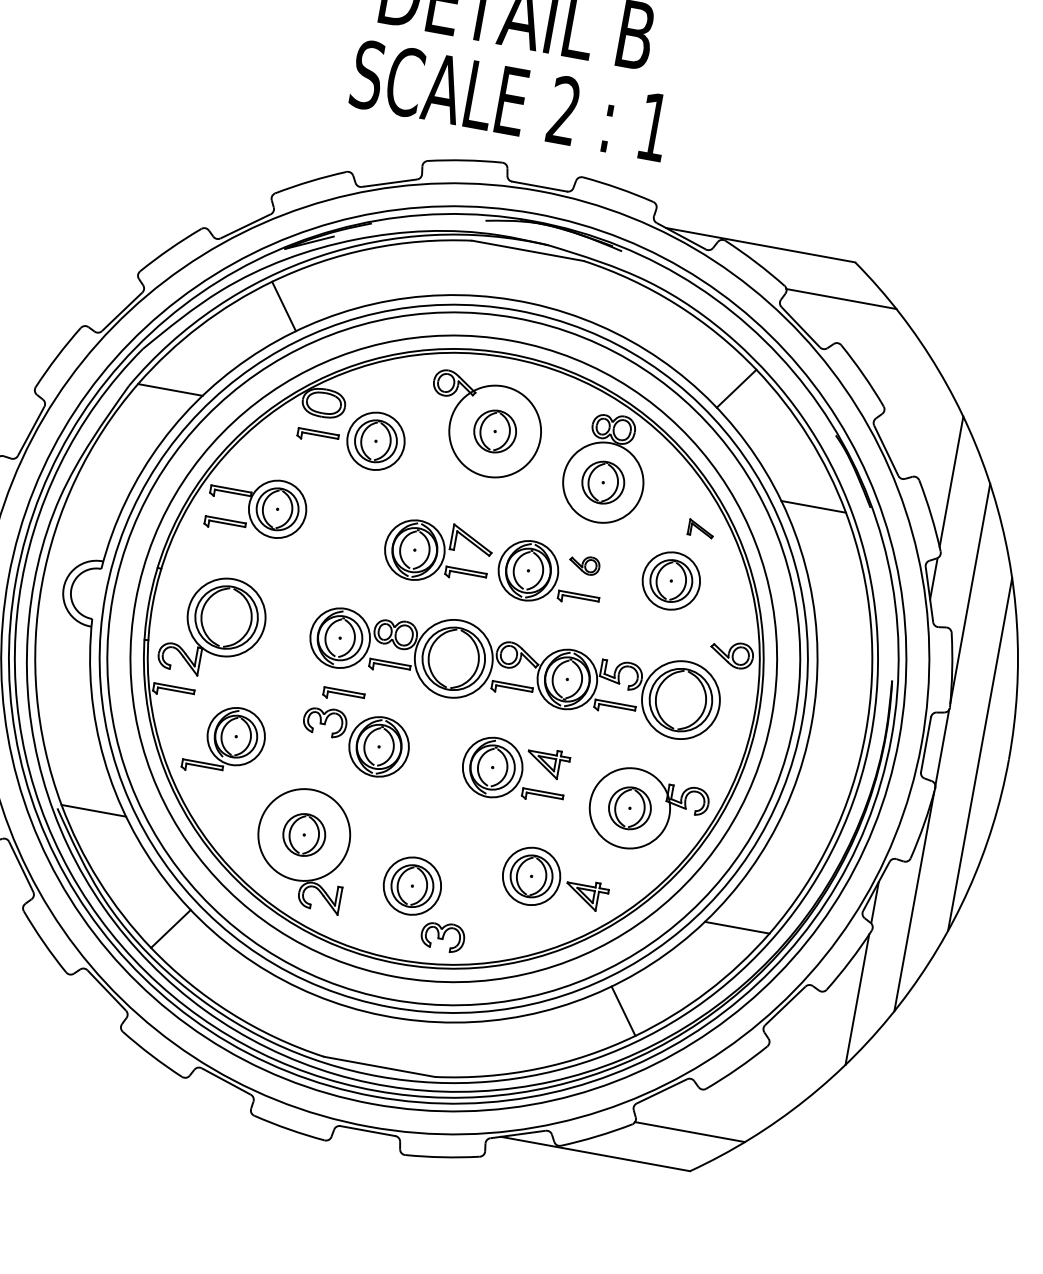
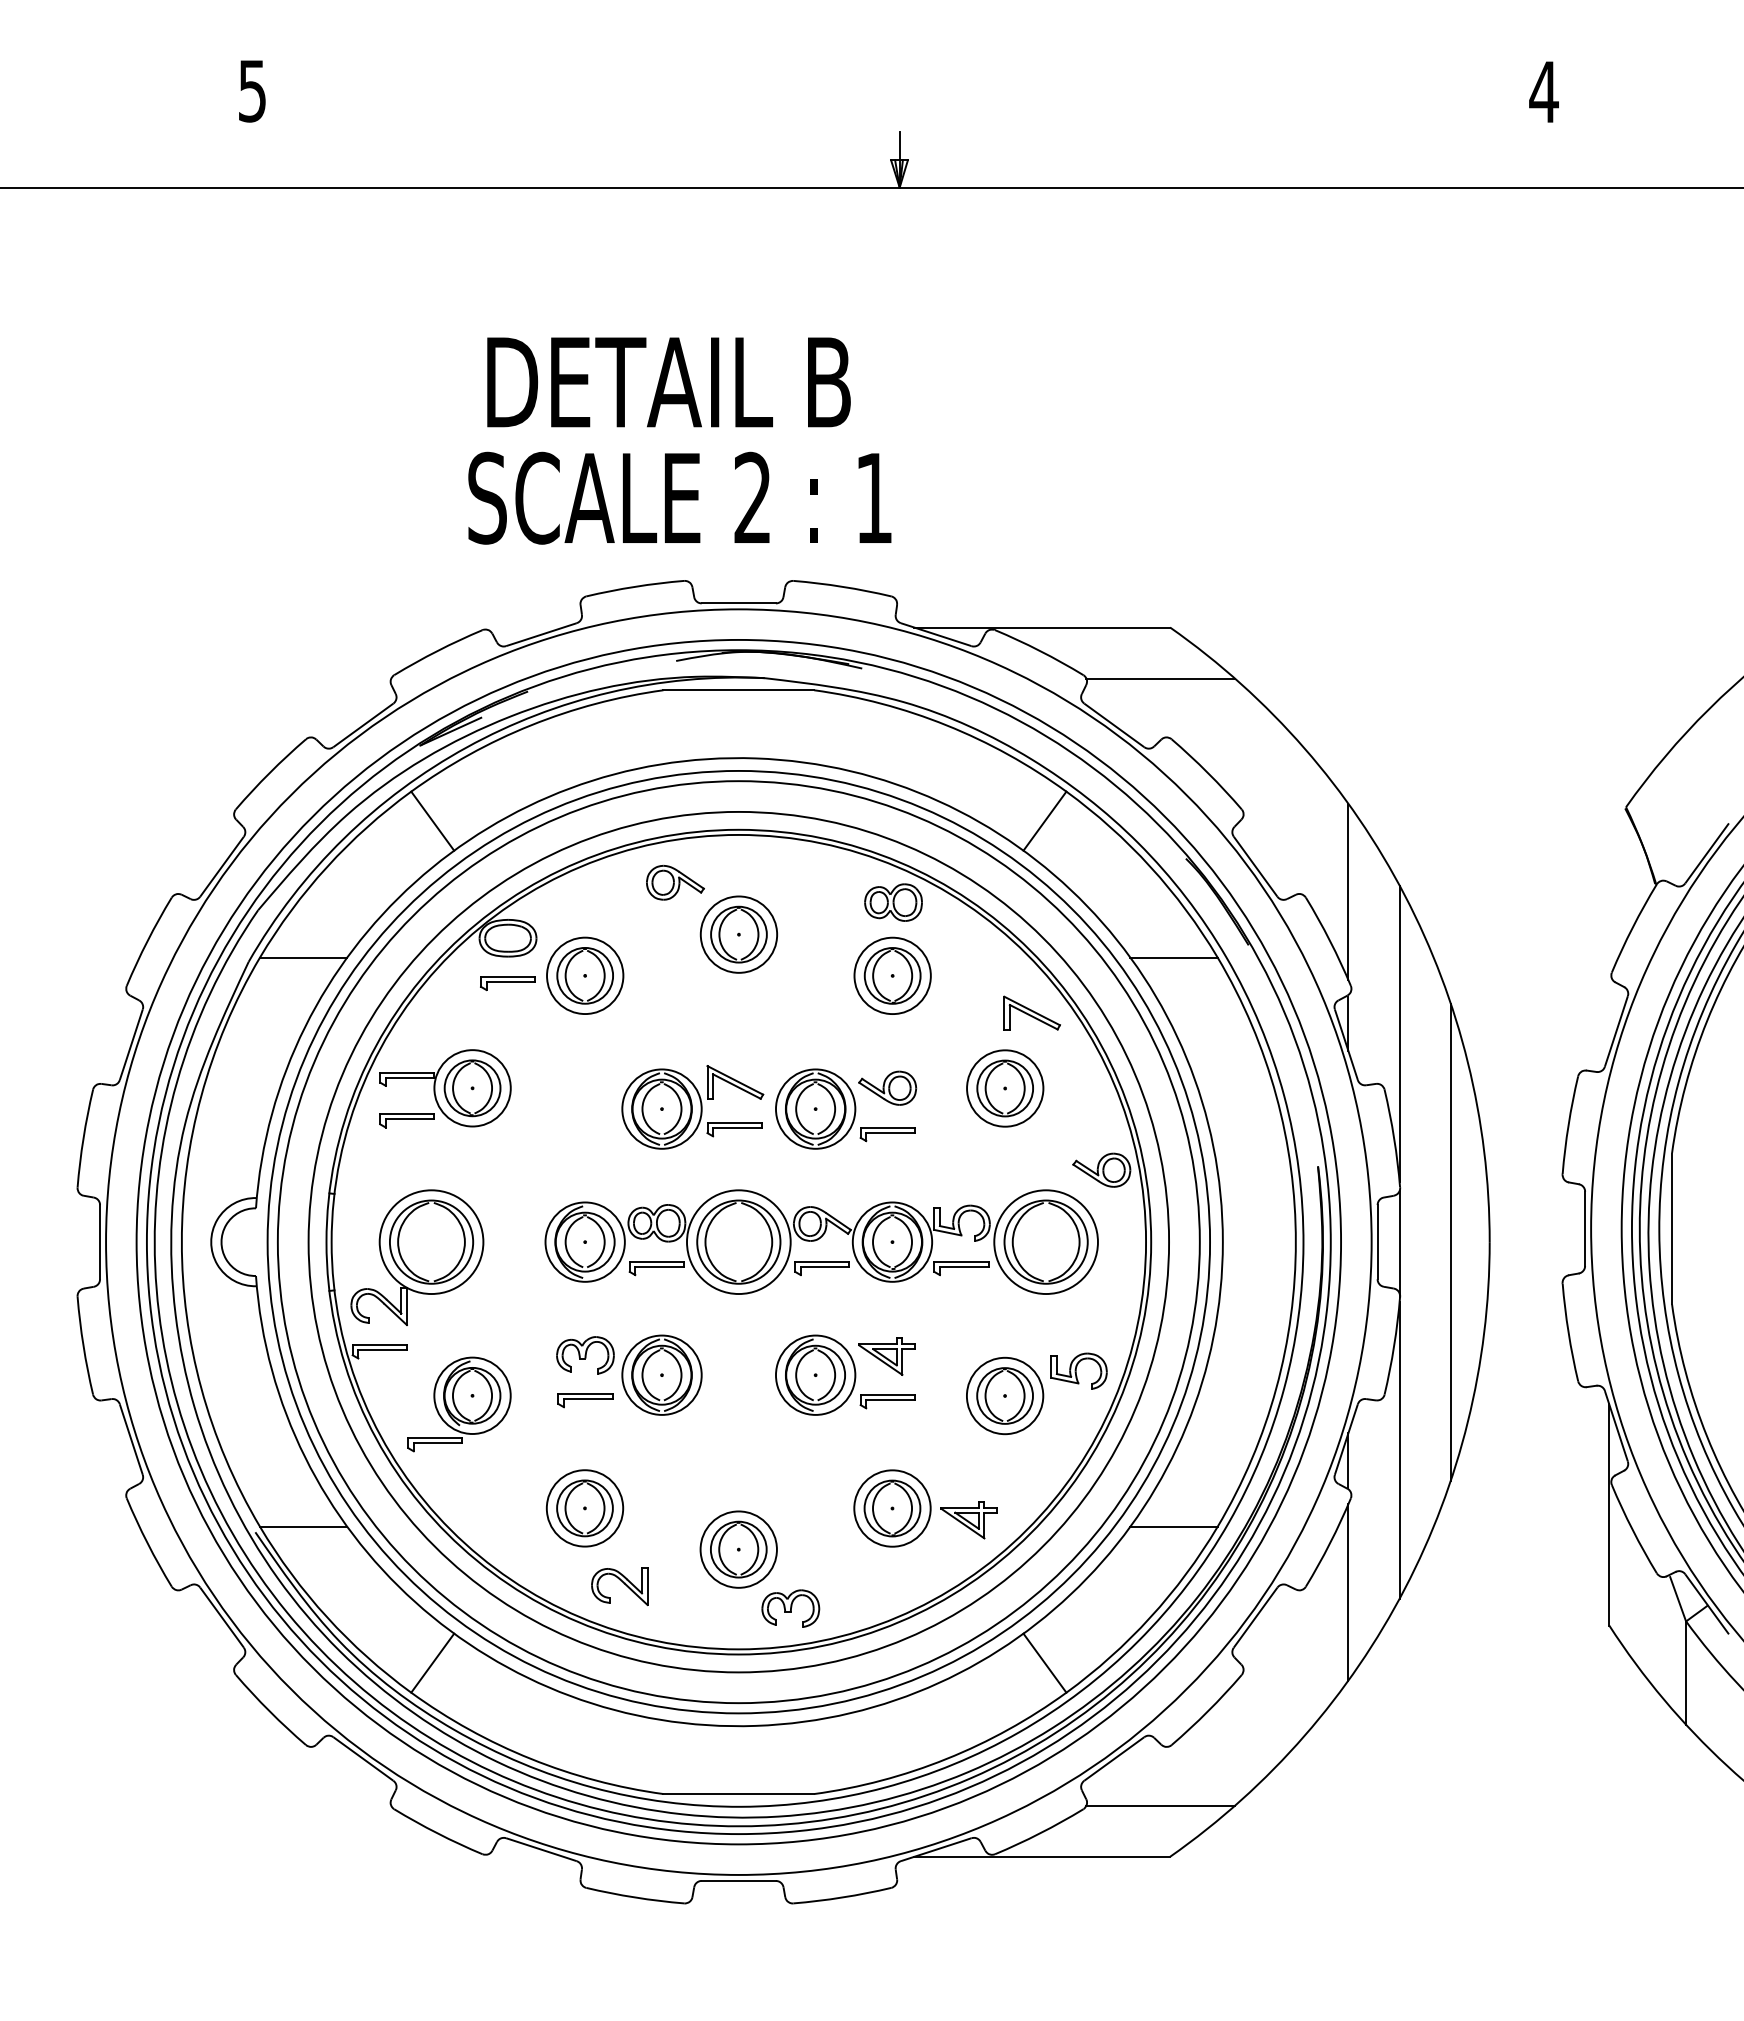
circle: (494, 431) -> (738, 934), size x0.62
circle: (603, 482) -> (892, 975), size x0.71
part: (701, 528) -> (1031, 1012), size x1.67
part: (584, 564) -> (887, 1087), size x1.43
part: (343, 695) -> (585, 1400), moved
circle: (629, 807) -> (1004, 1395), size x0.71
circle: (303, 835) -> (584, 1508), size x0.62

